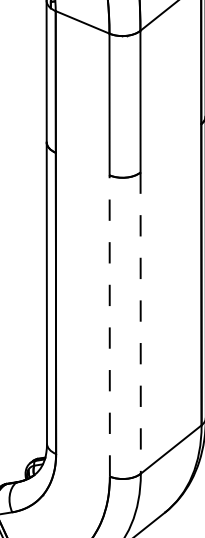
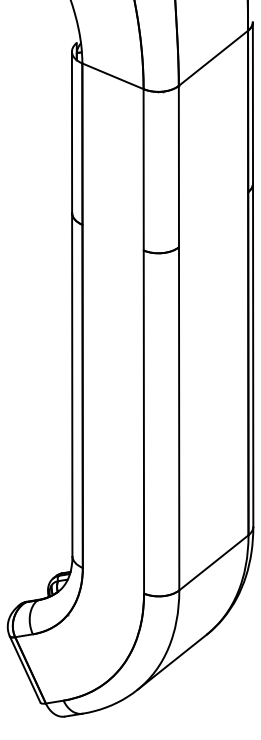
line: (141, 322) -> (179, 418), dashed -> solid
line: (109, 326) -> (143, 422), dashed -> solid

